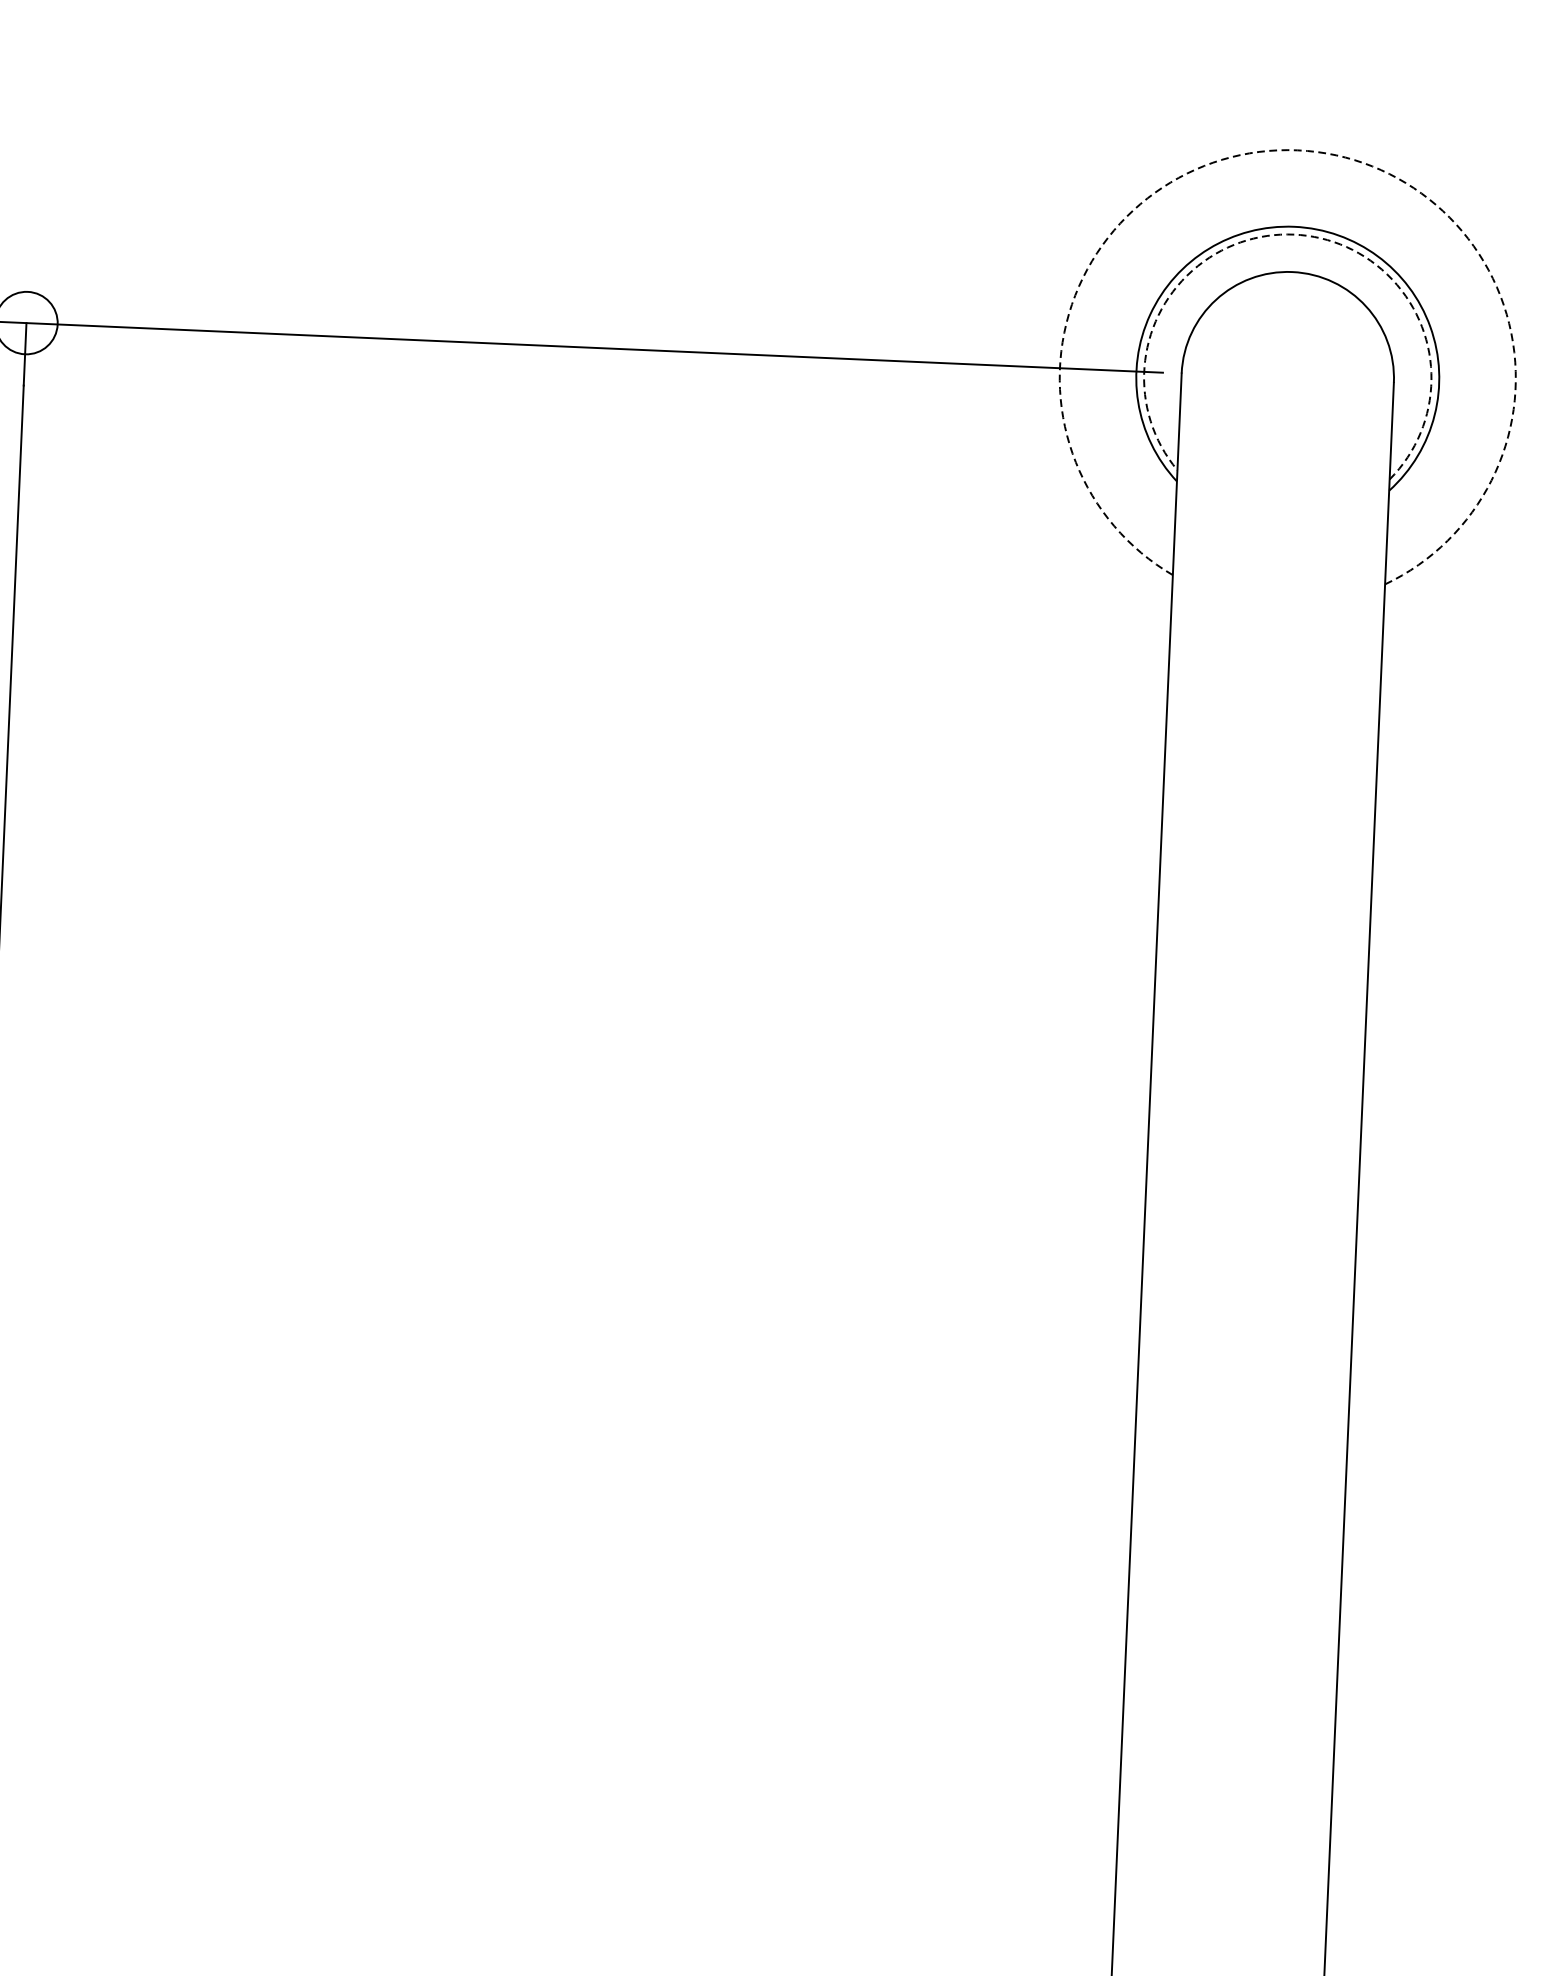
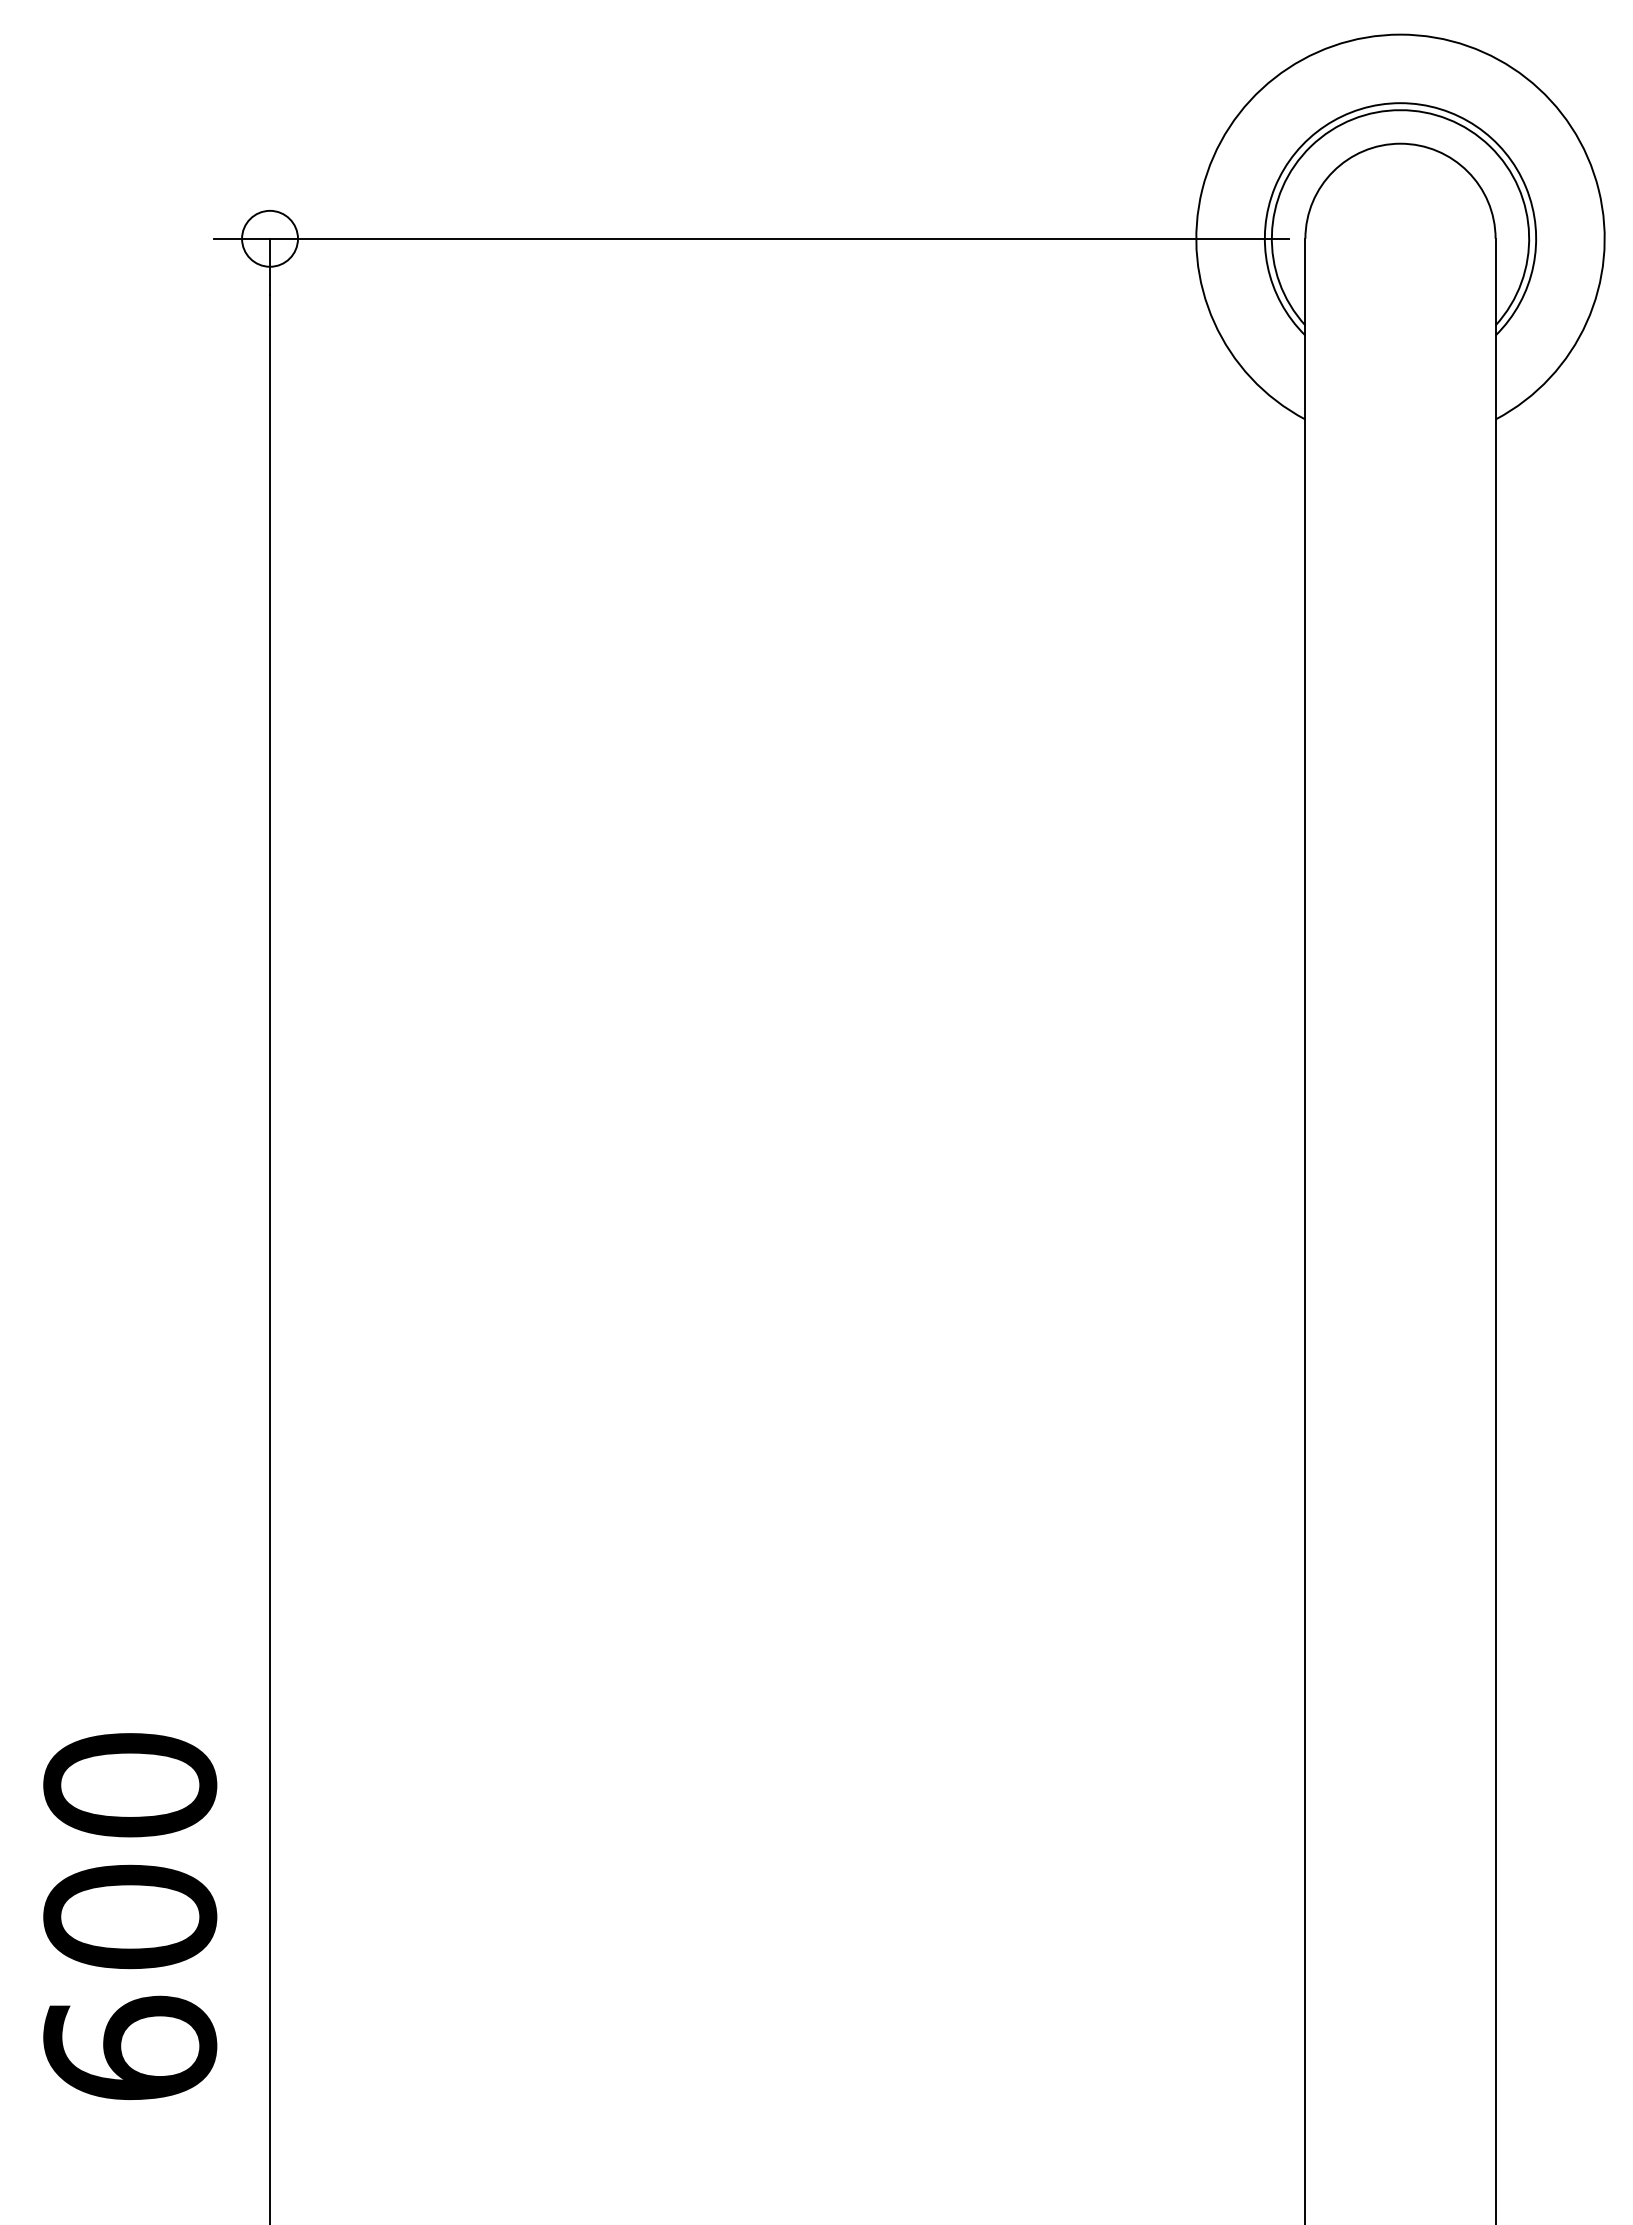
arc: (1297, 150) -> (1400, 34), dashed -> solid
arc: (1294, 234) -> (1400, 110), dashed -> solid

